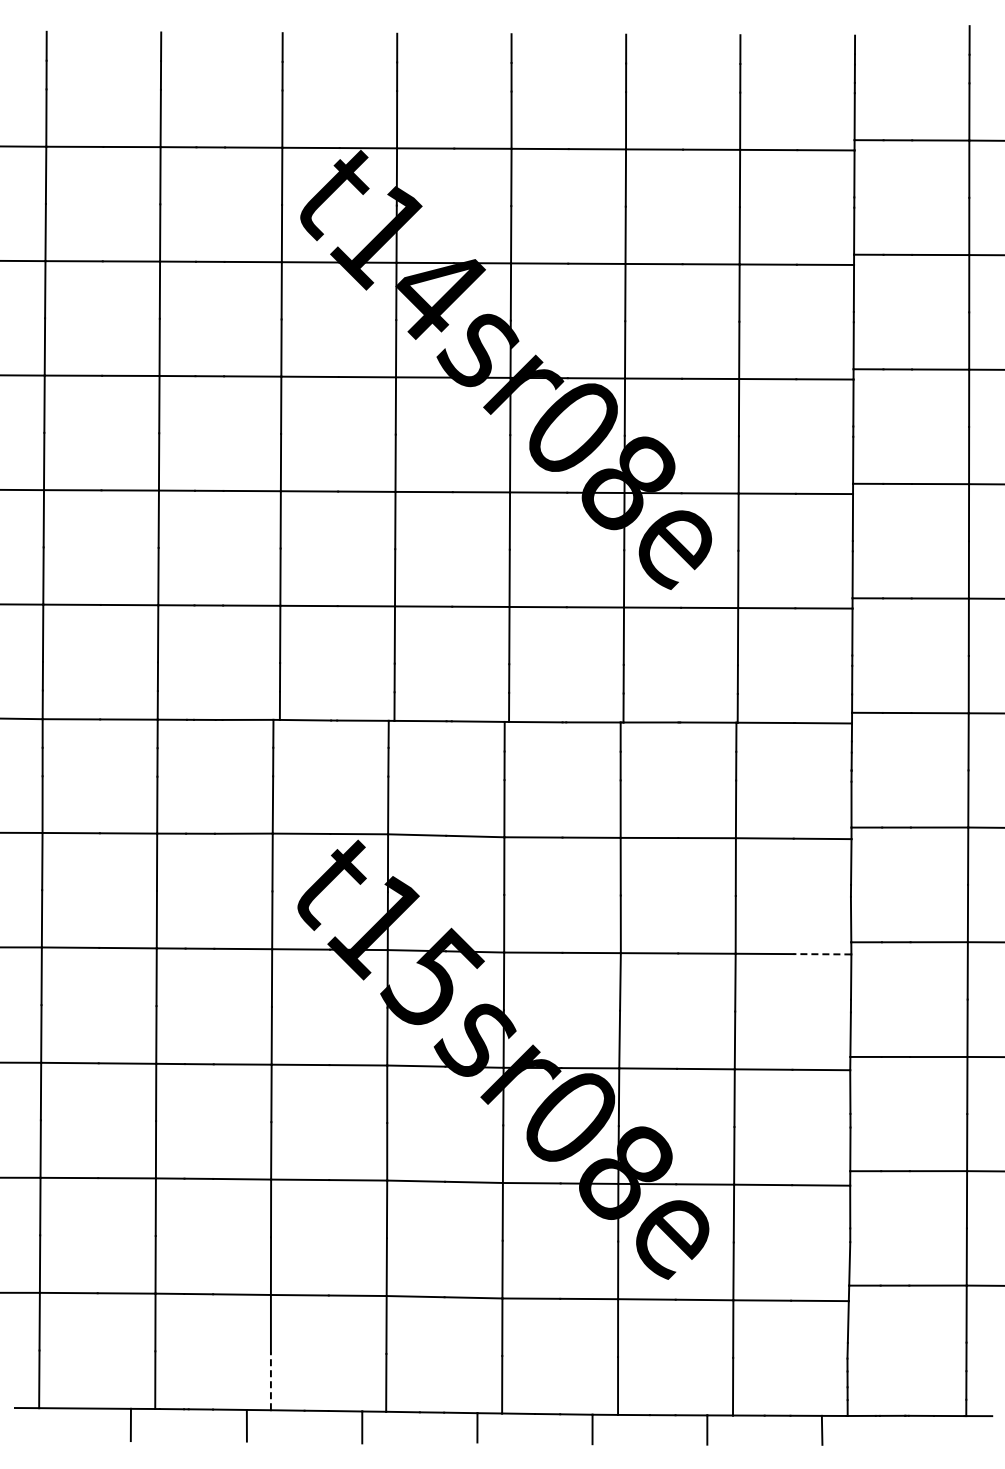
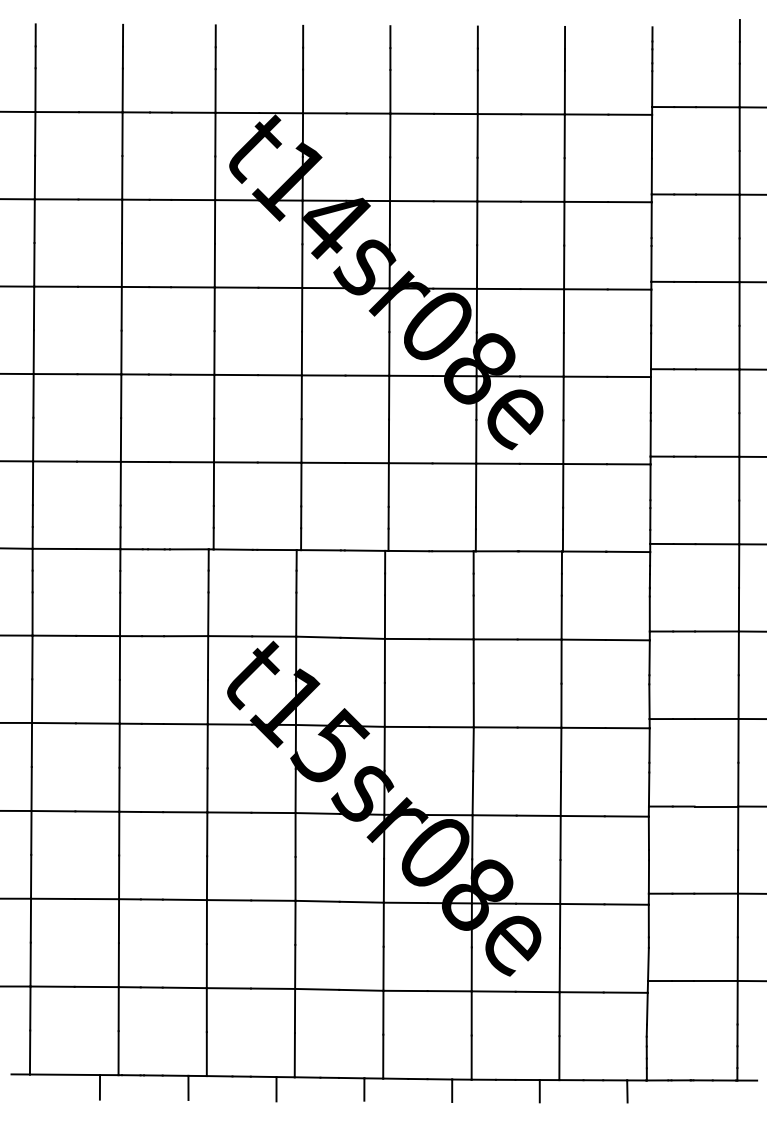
line: (822, 954) -> (627, 728), dashed -> solid
line: (270, 1381) -> (206, 1054), dashed -> solid

